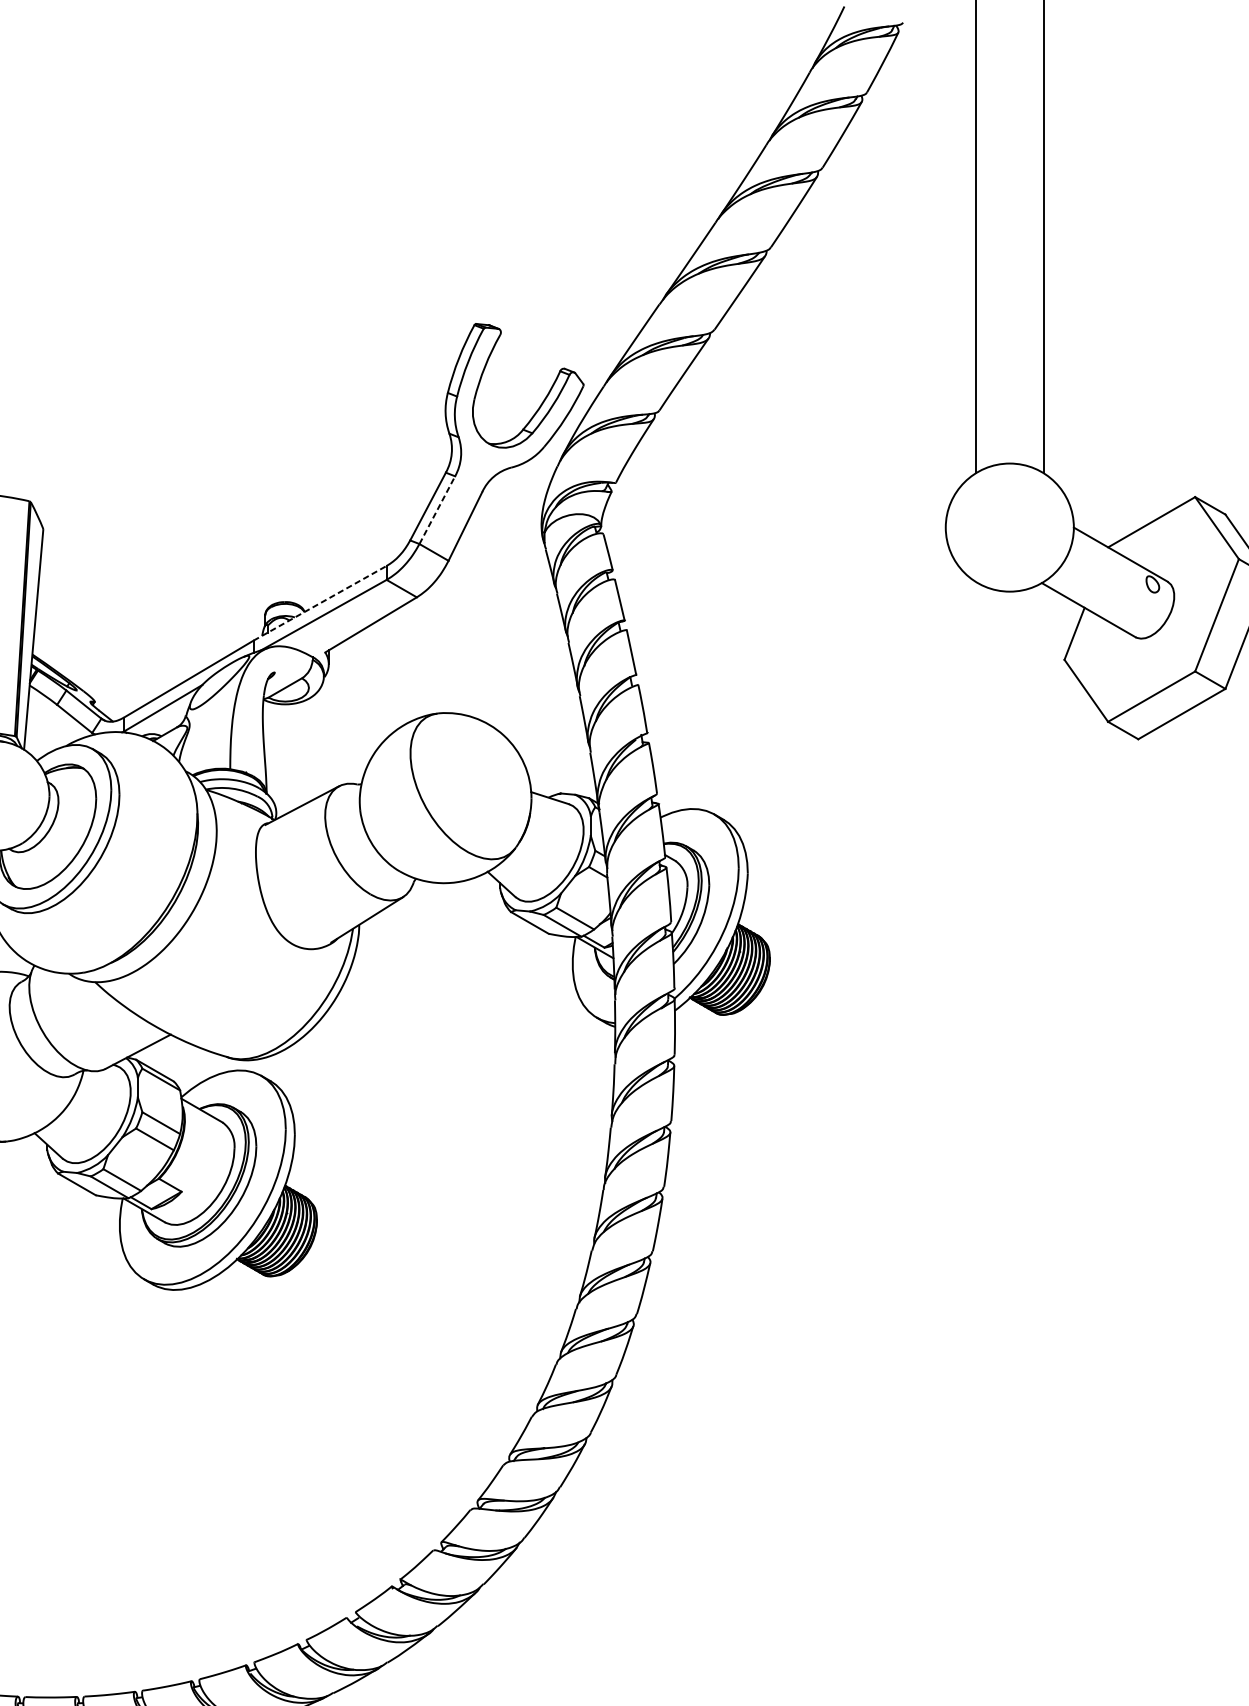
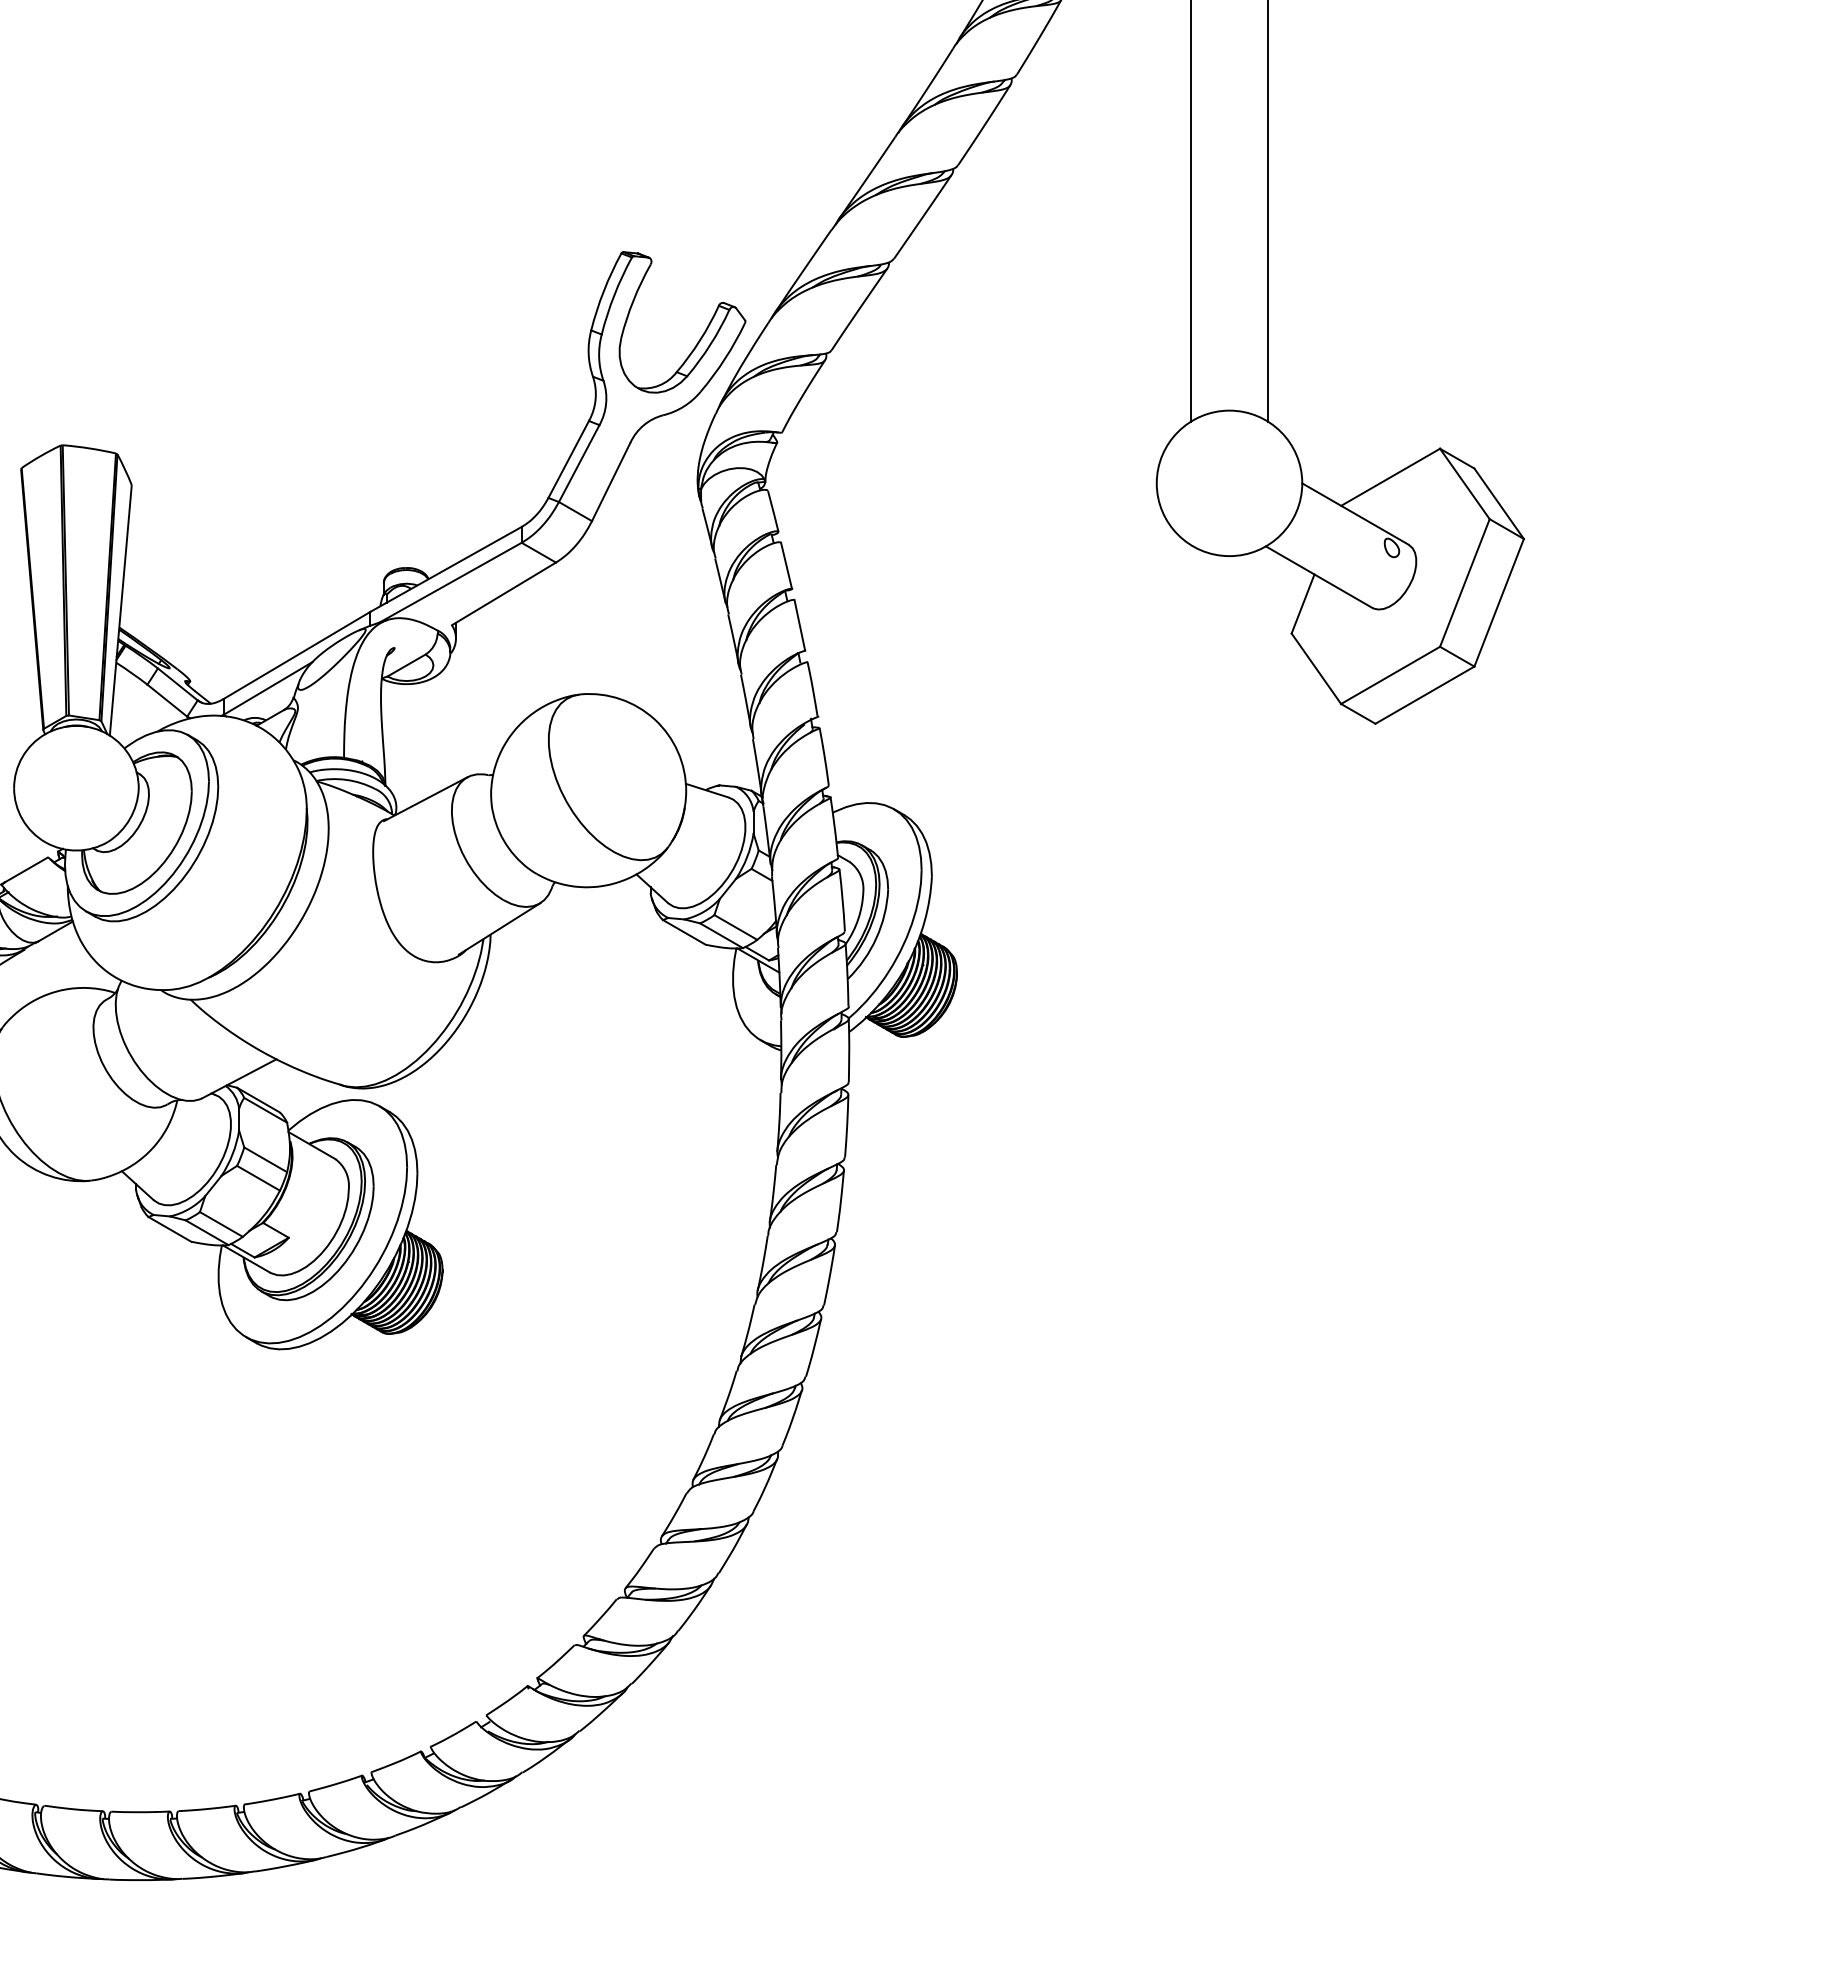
line: (437, 510) -> (579, 463), dashed -> solid
line: (320, 603) -> (446, 569), dashed -> solid

